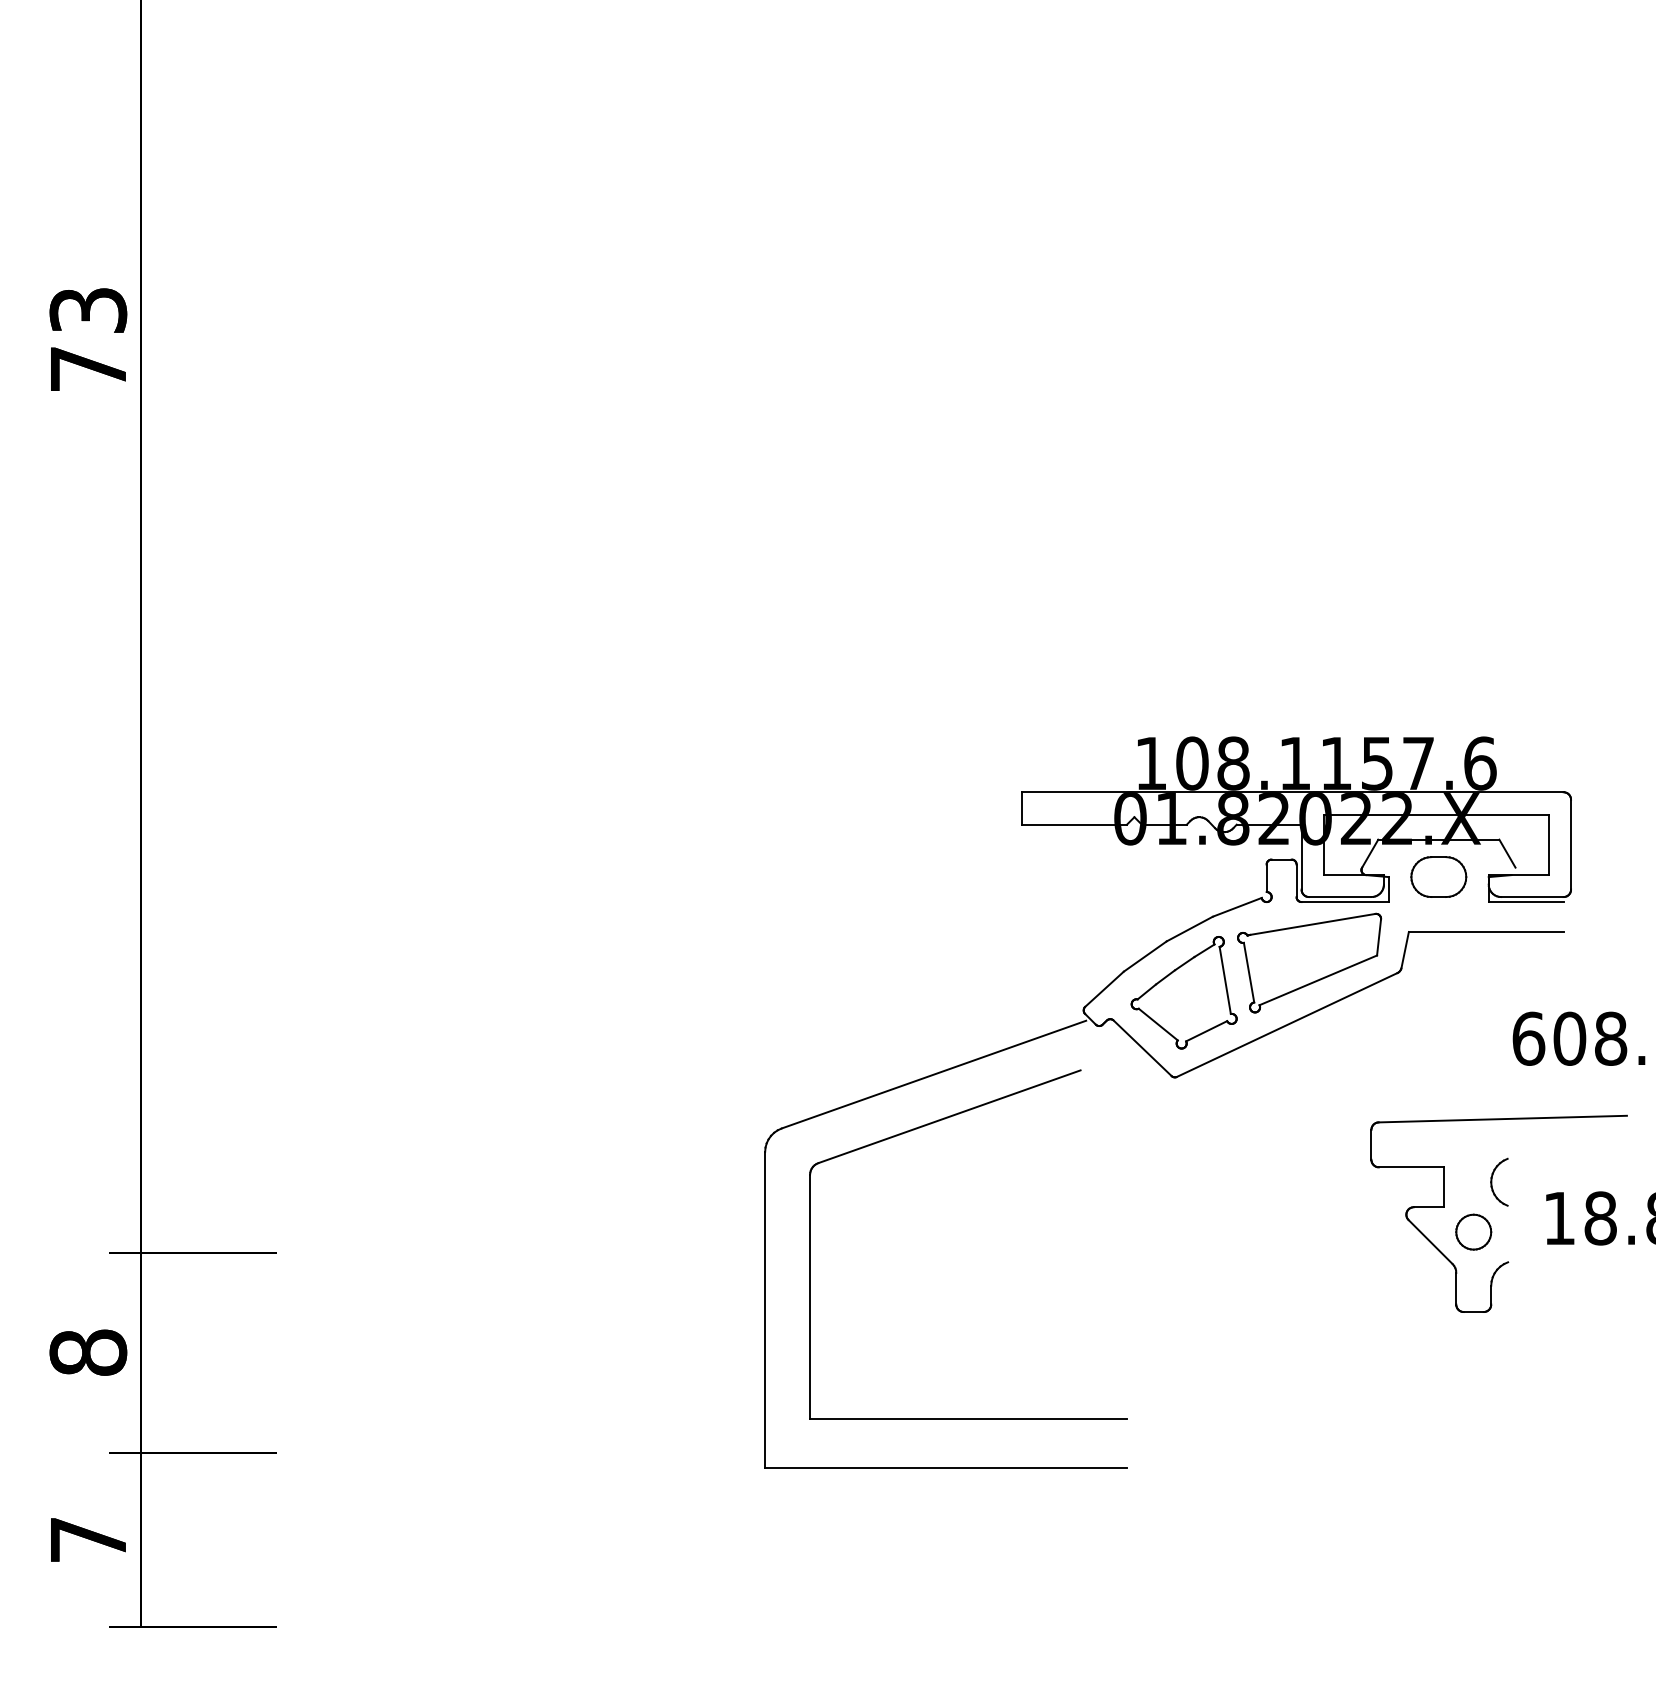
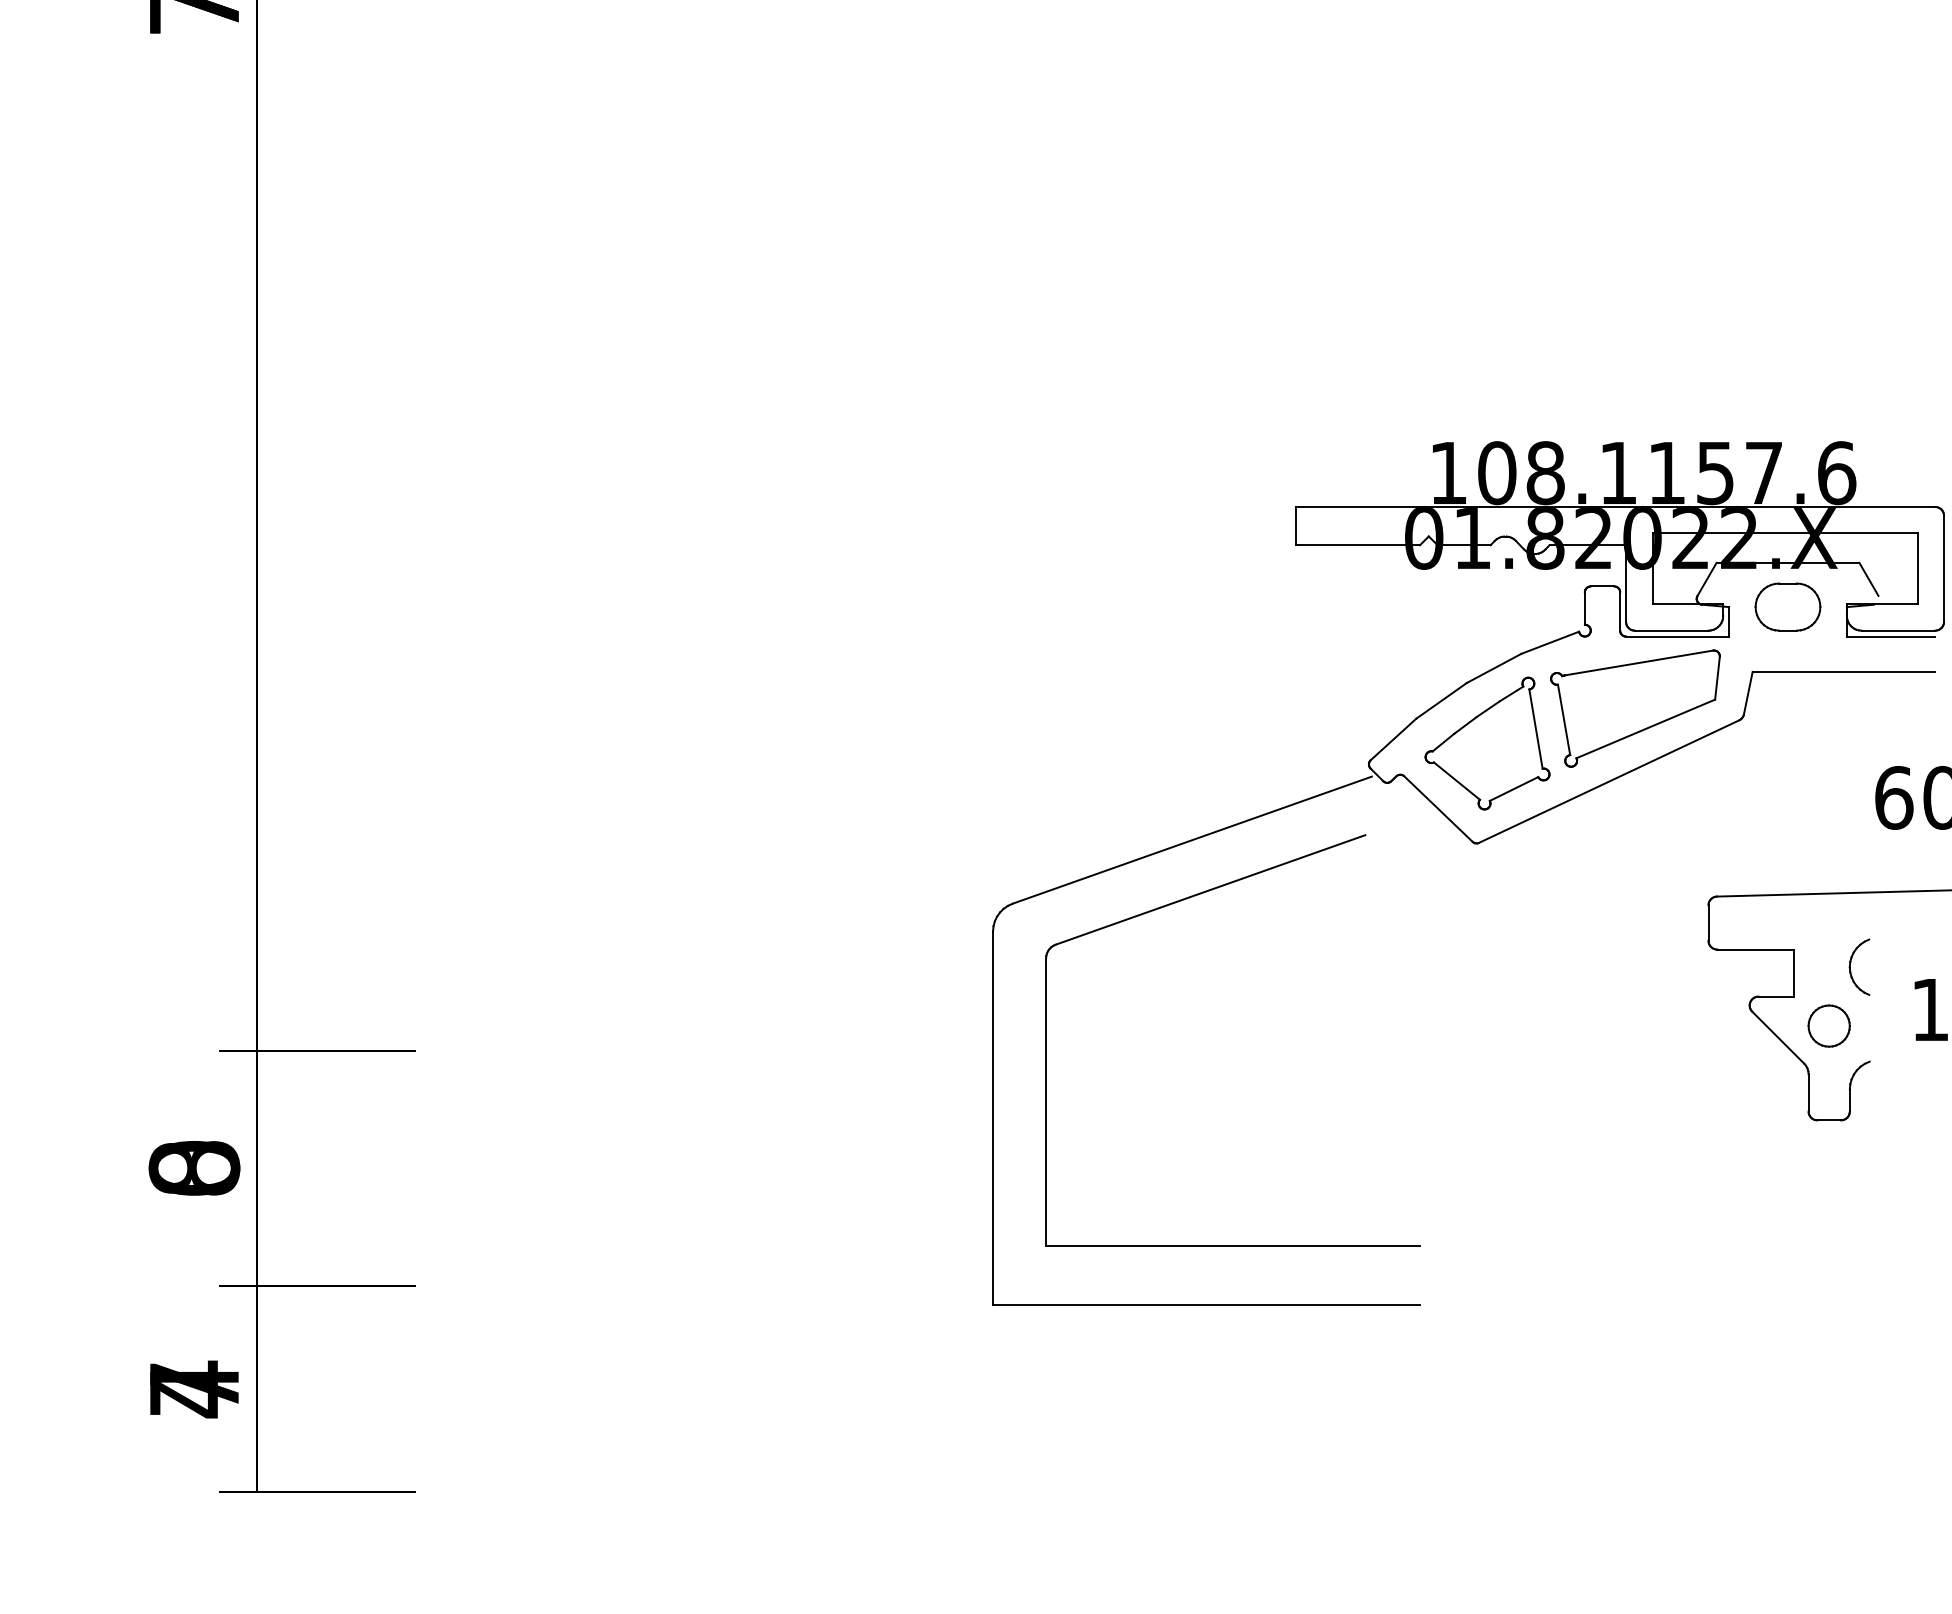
text: (88, 1352) -> (194, 1168), 8 -> 0
text: (88, 1539) -> (194, 1388), 7 -> 4

